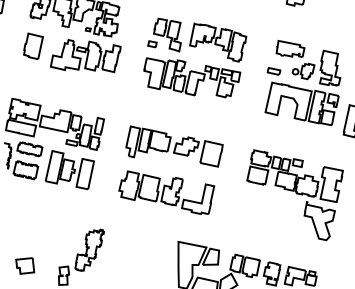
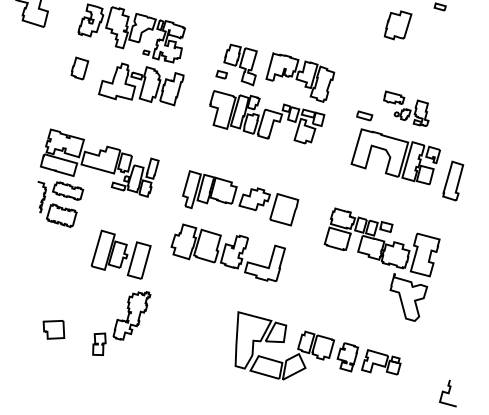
part: (33, 46) -> (79, 68), size x0.7
part: (308, 63) -> (406, 108), size x0.6
part: (69, 169) -> (120, 254), moved

